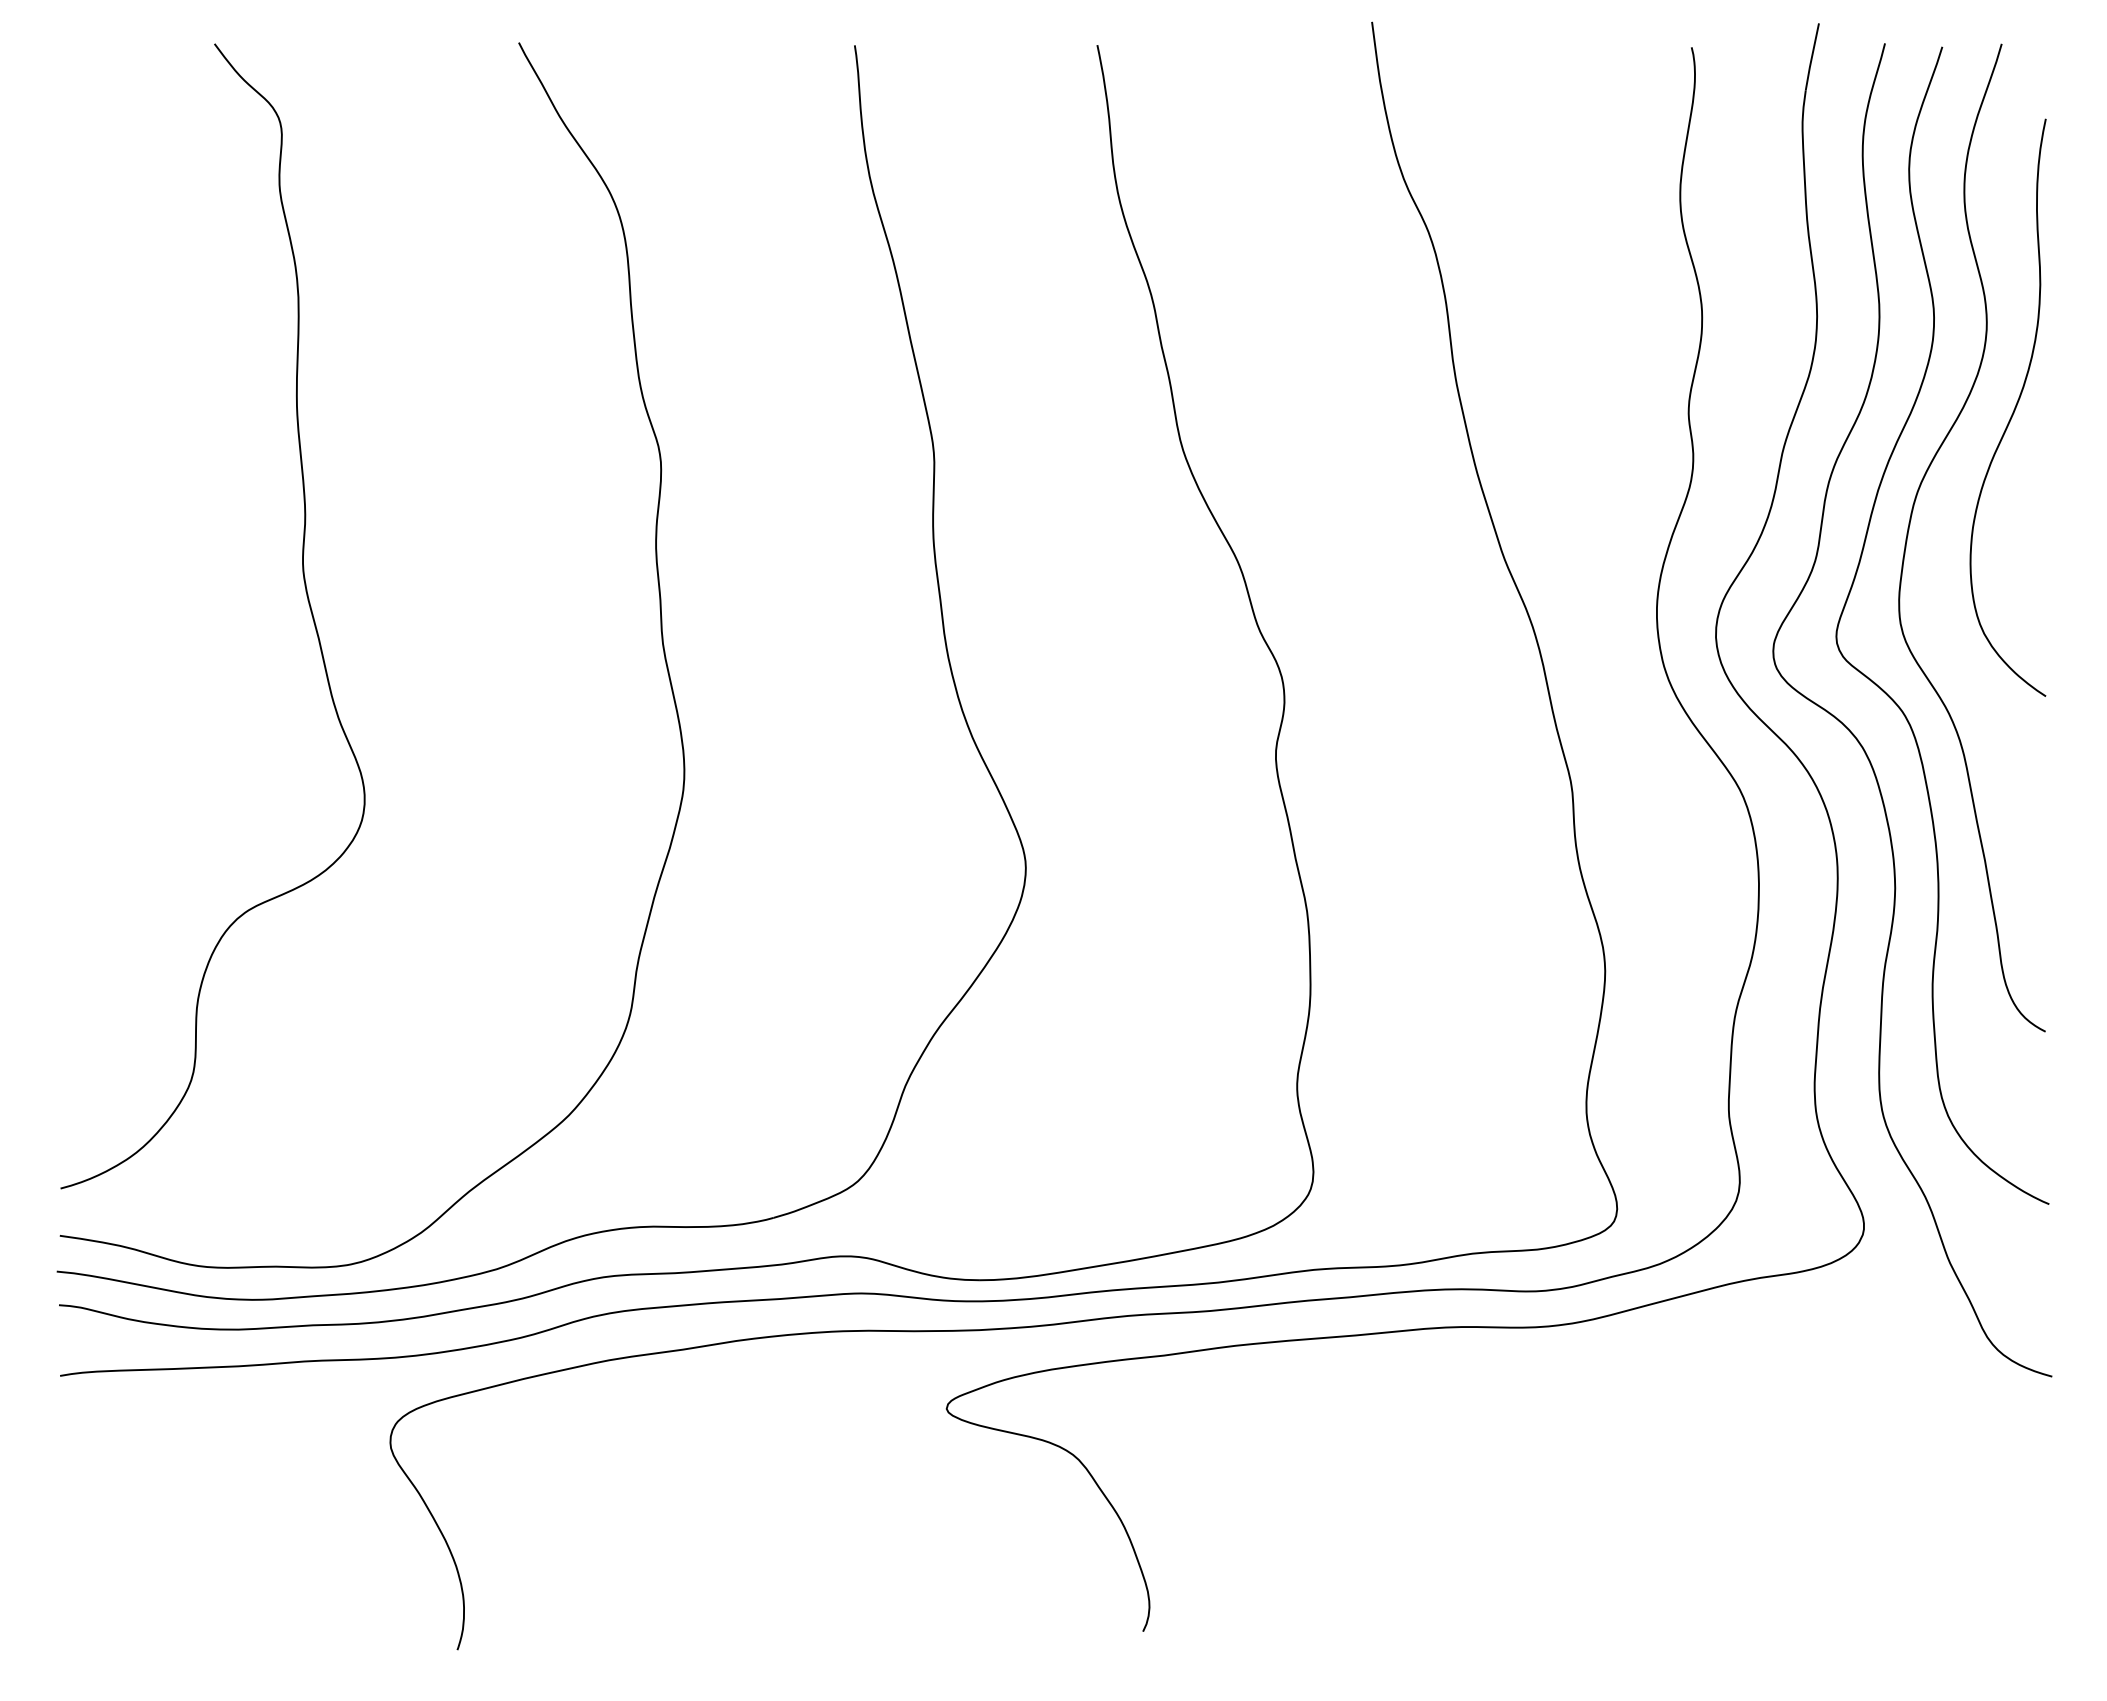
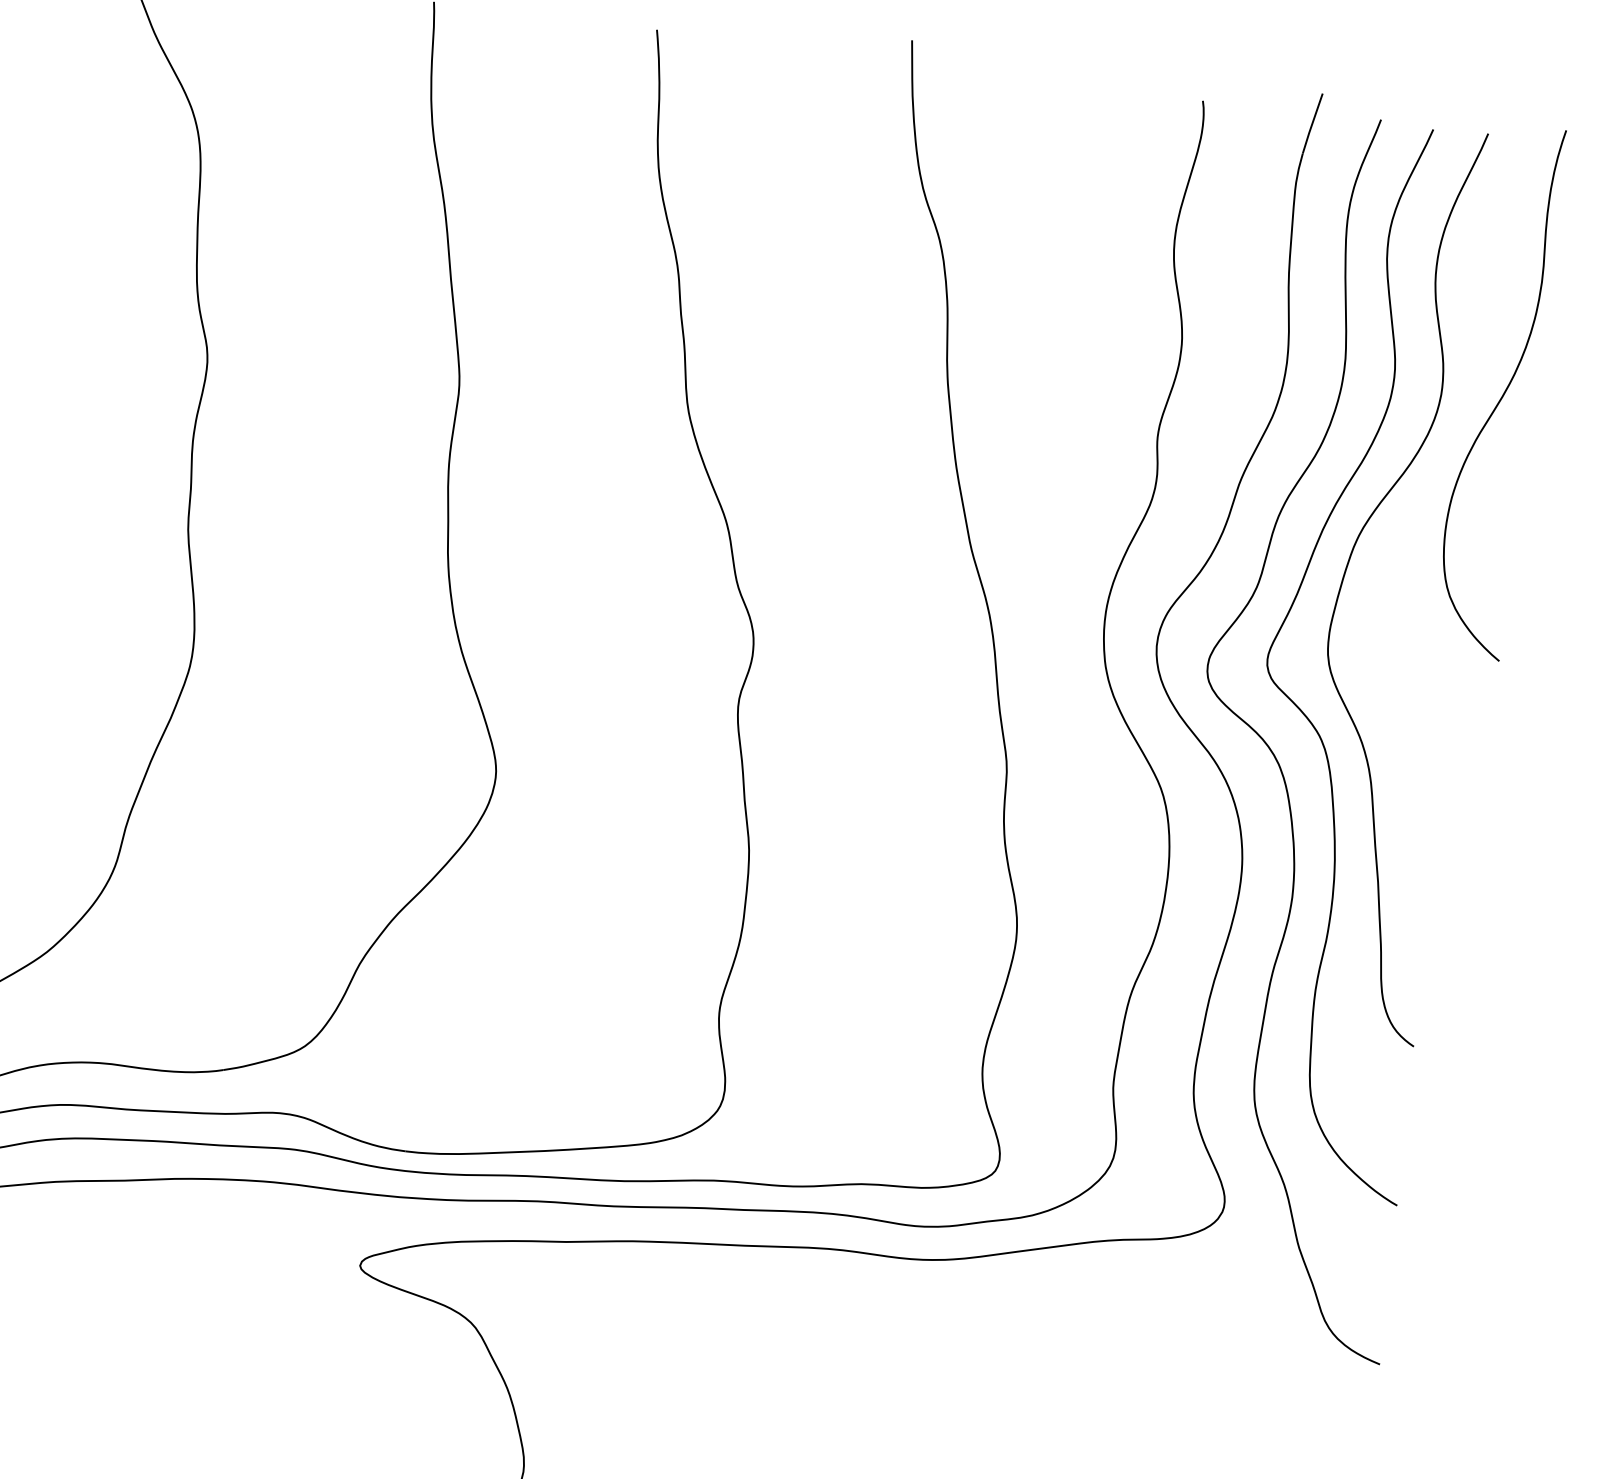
curve: (2013, 409) -> (1502, 393), moved

